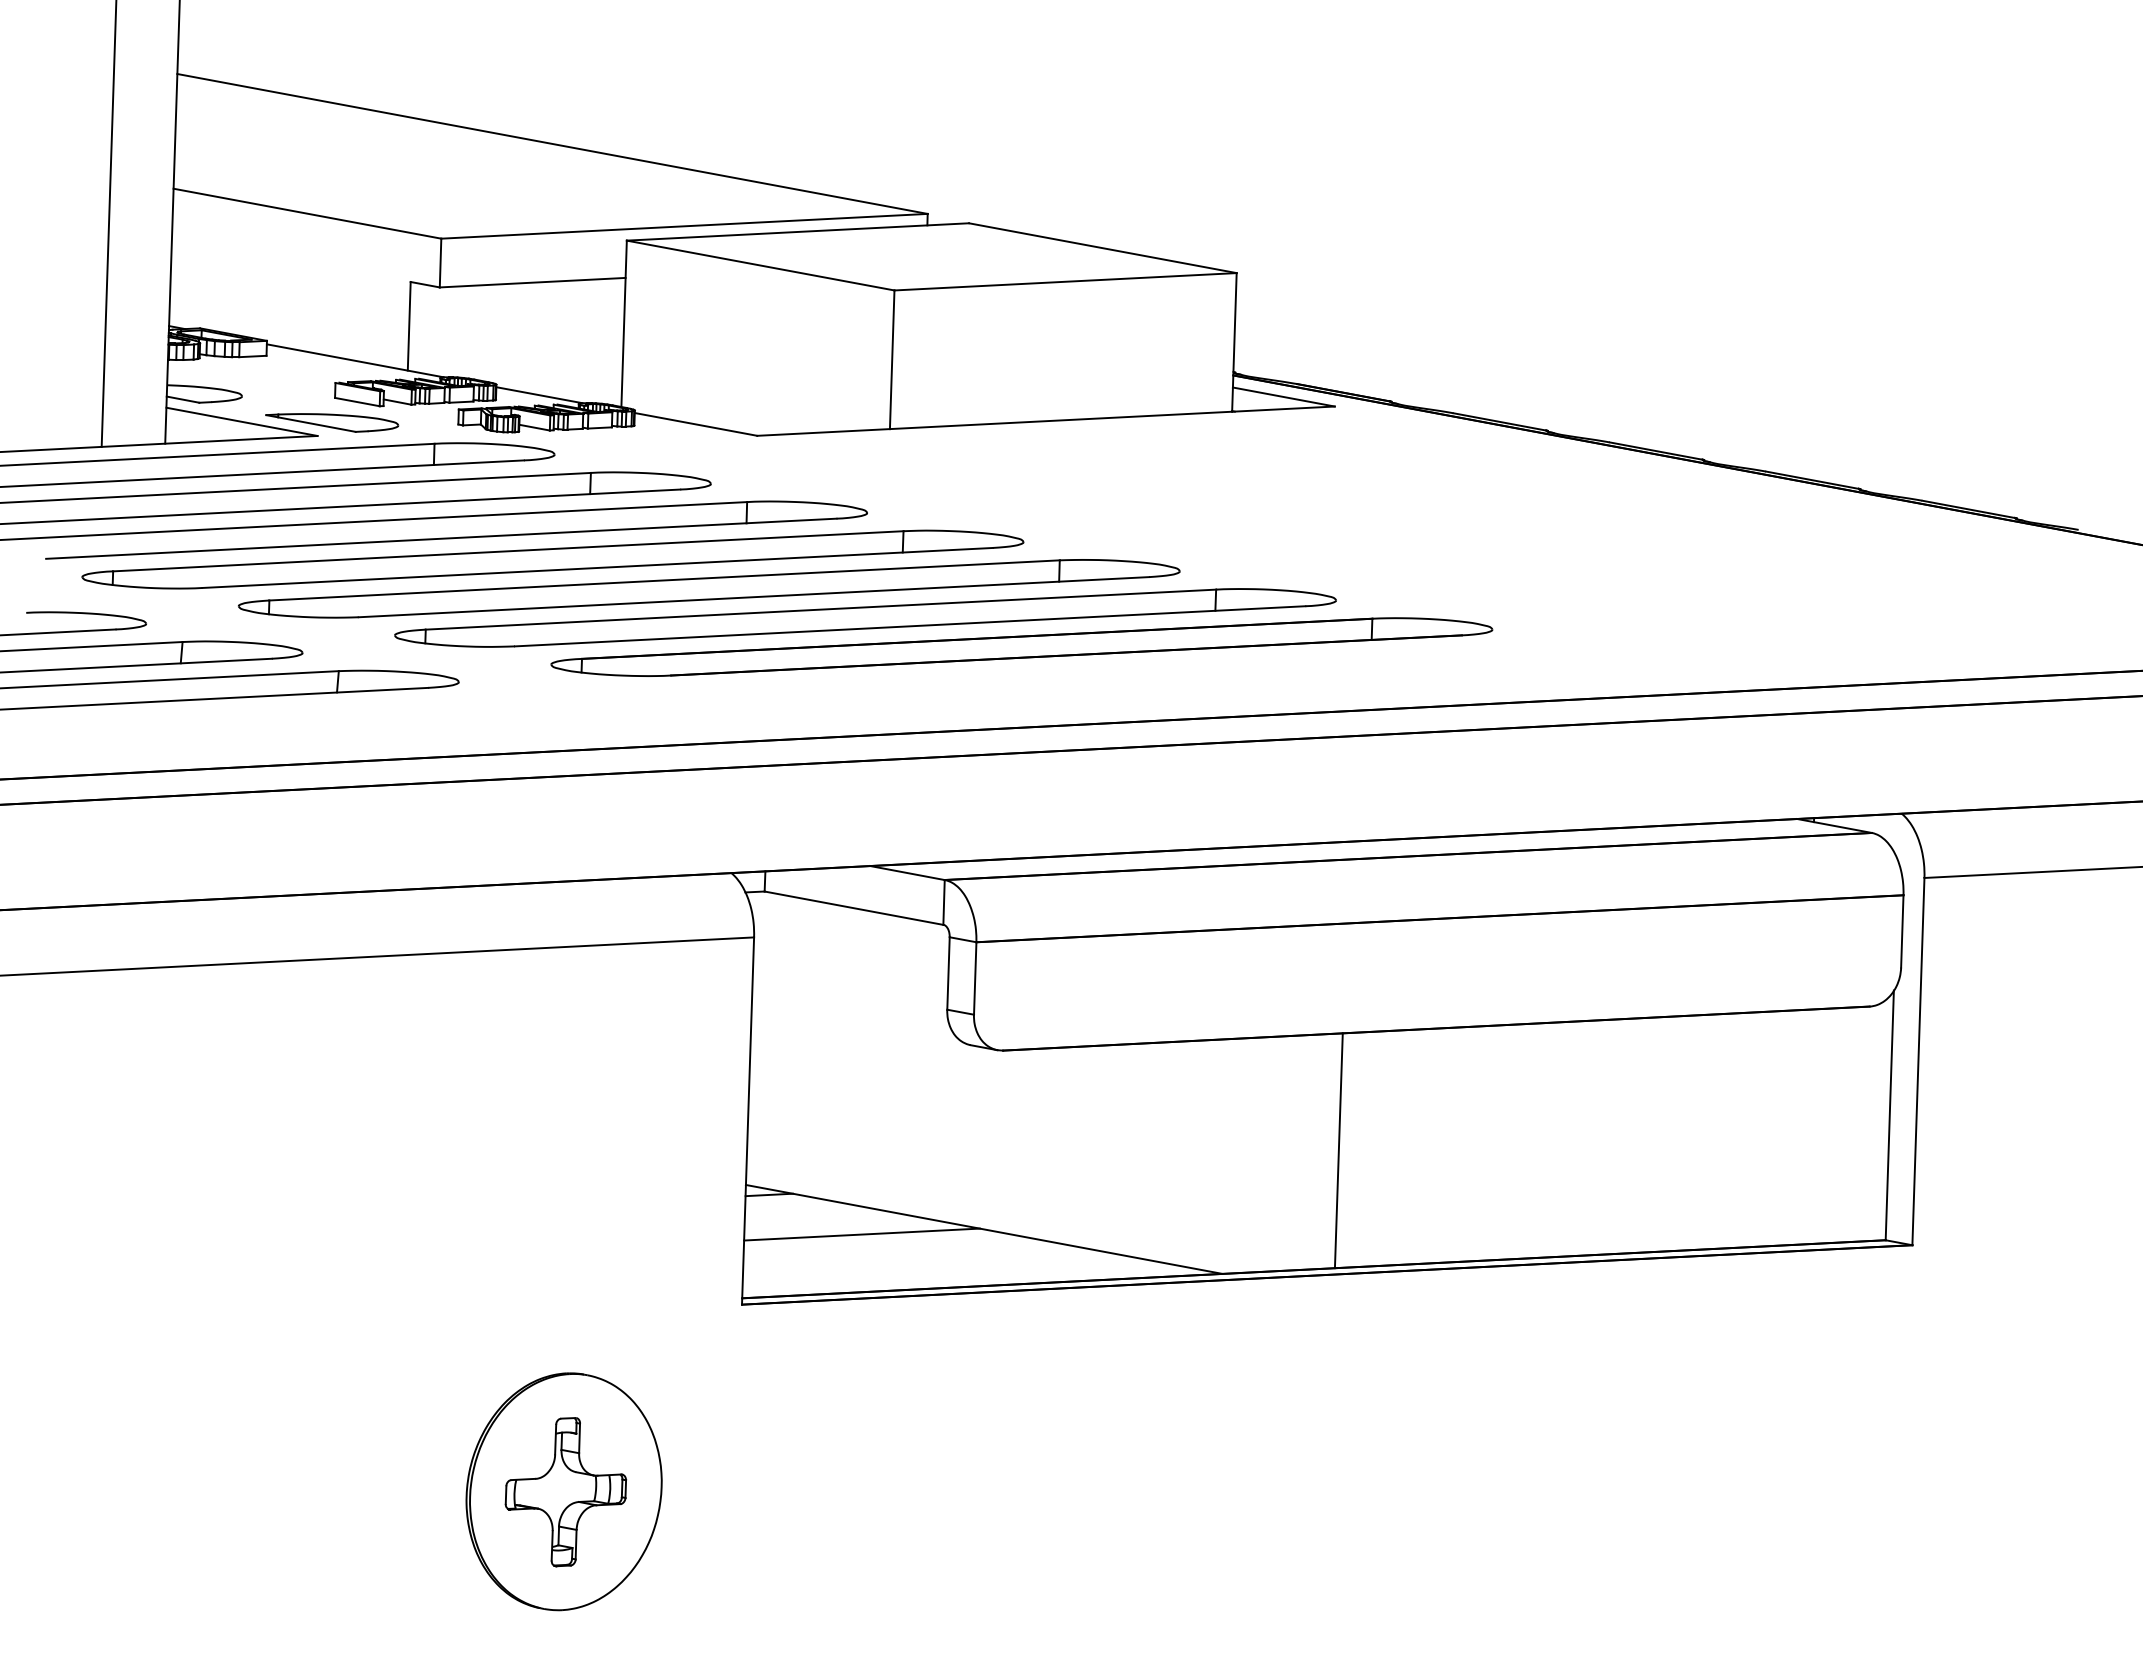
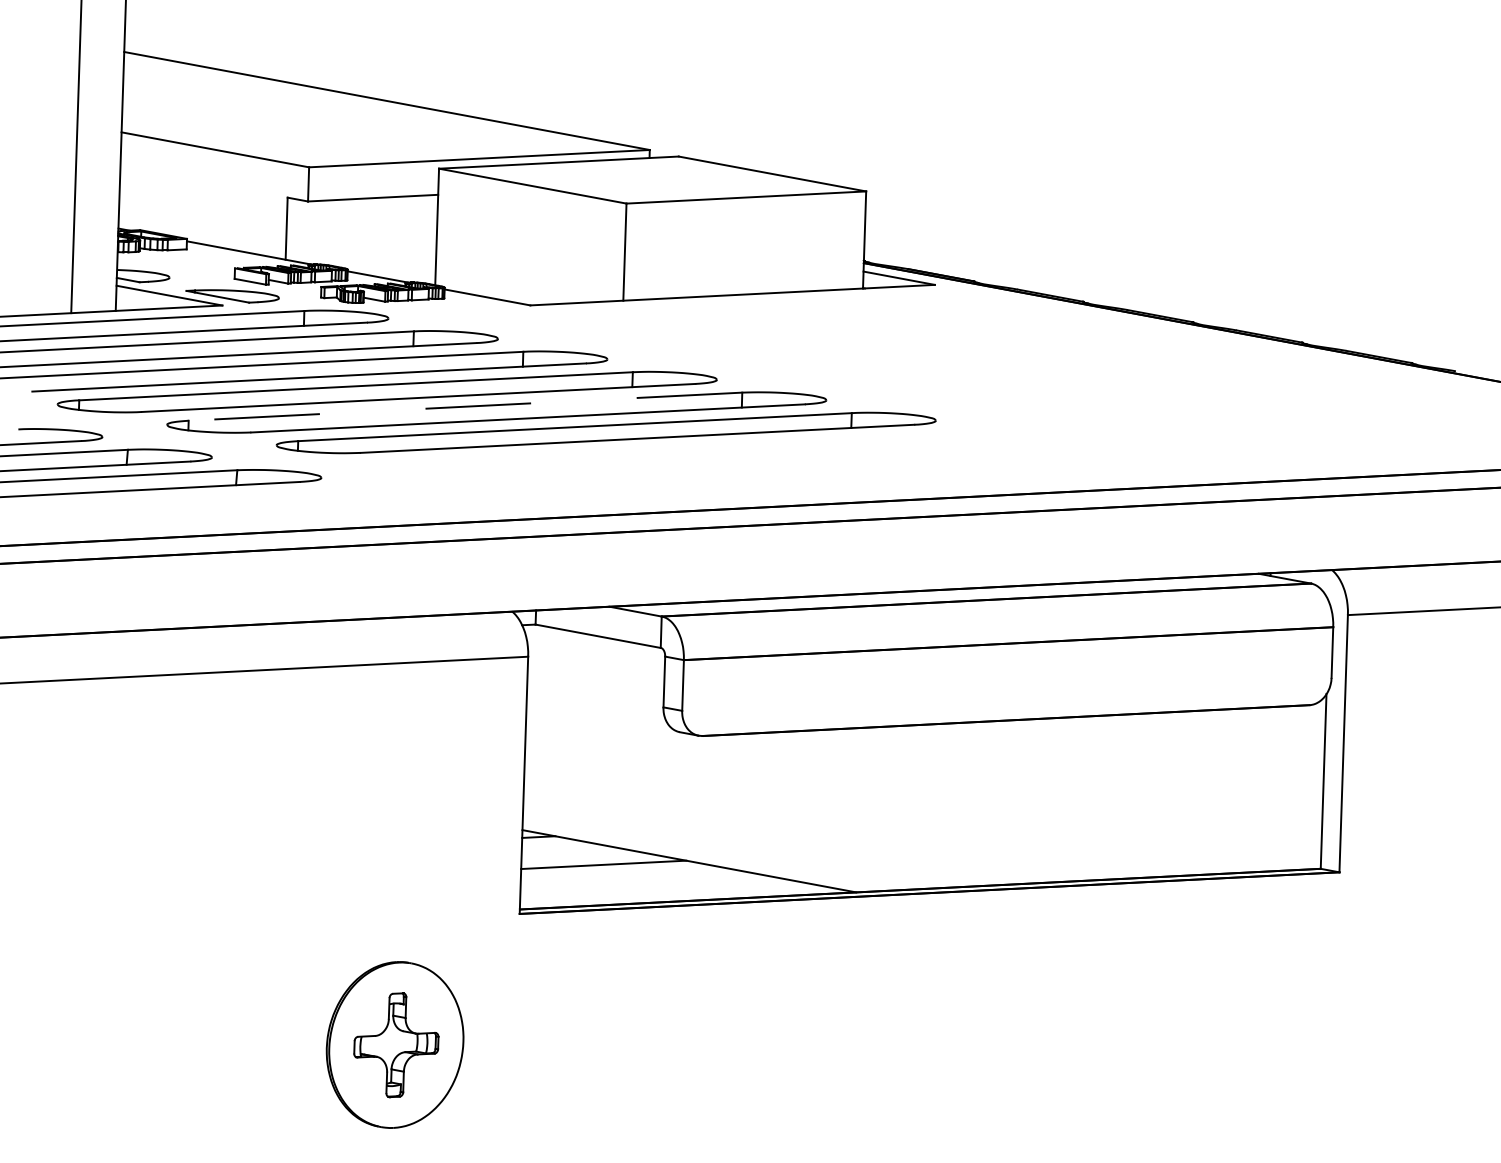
line: (664, 580) -> (465, 406), solid -> dashed
part: (1021, 646) -> (715, 452), removed
line: (1338, 1150) -> (937, 805), removed

